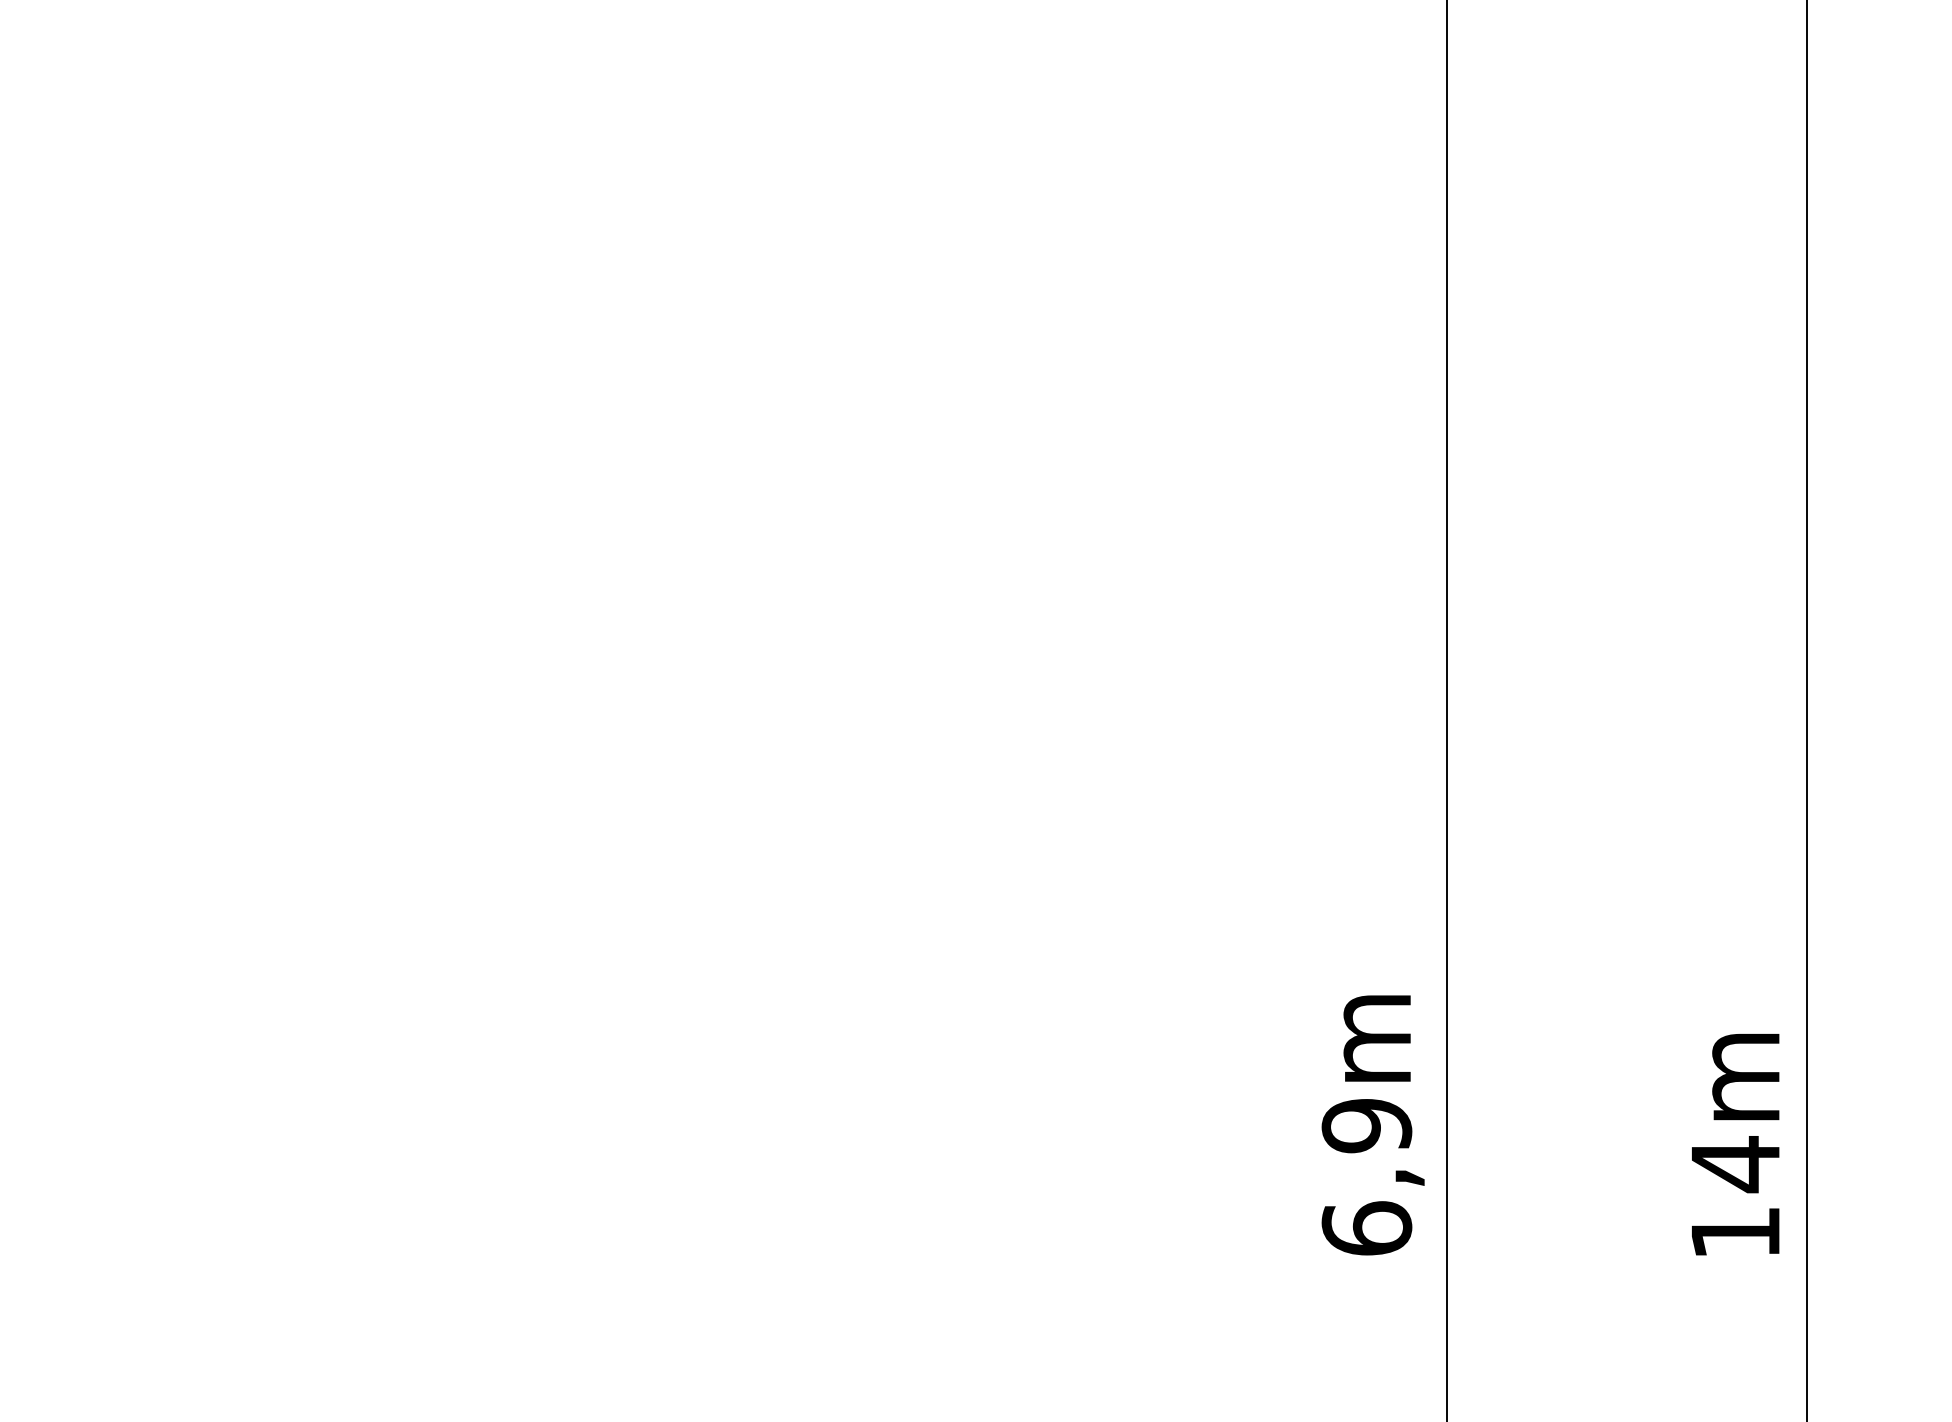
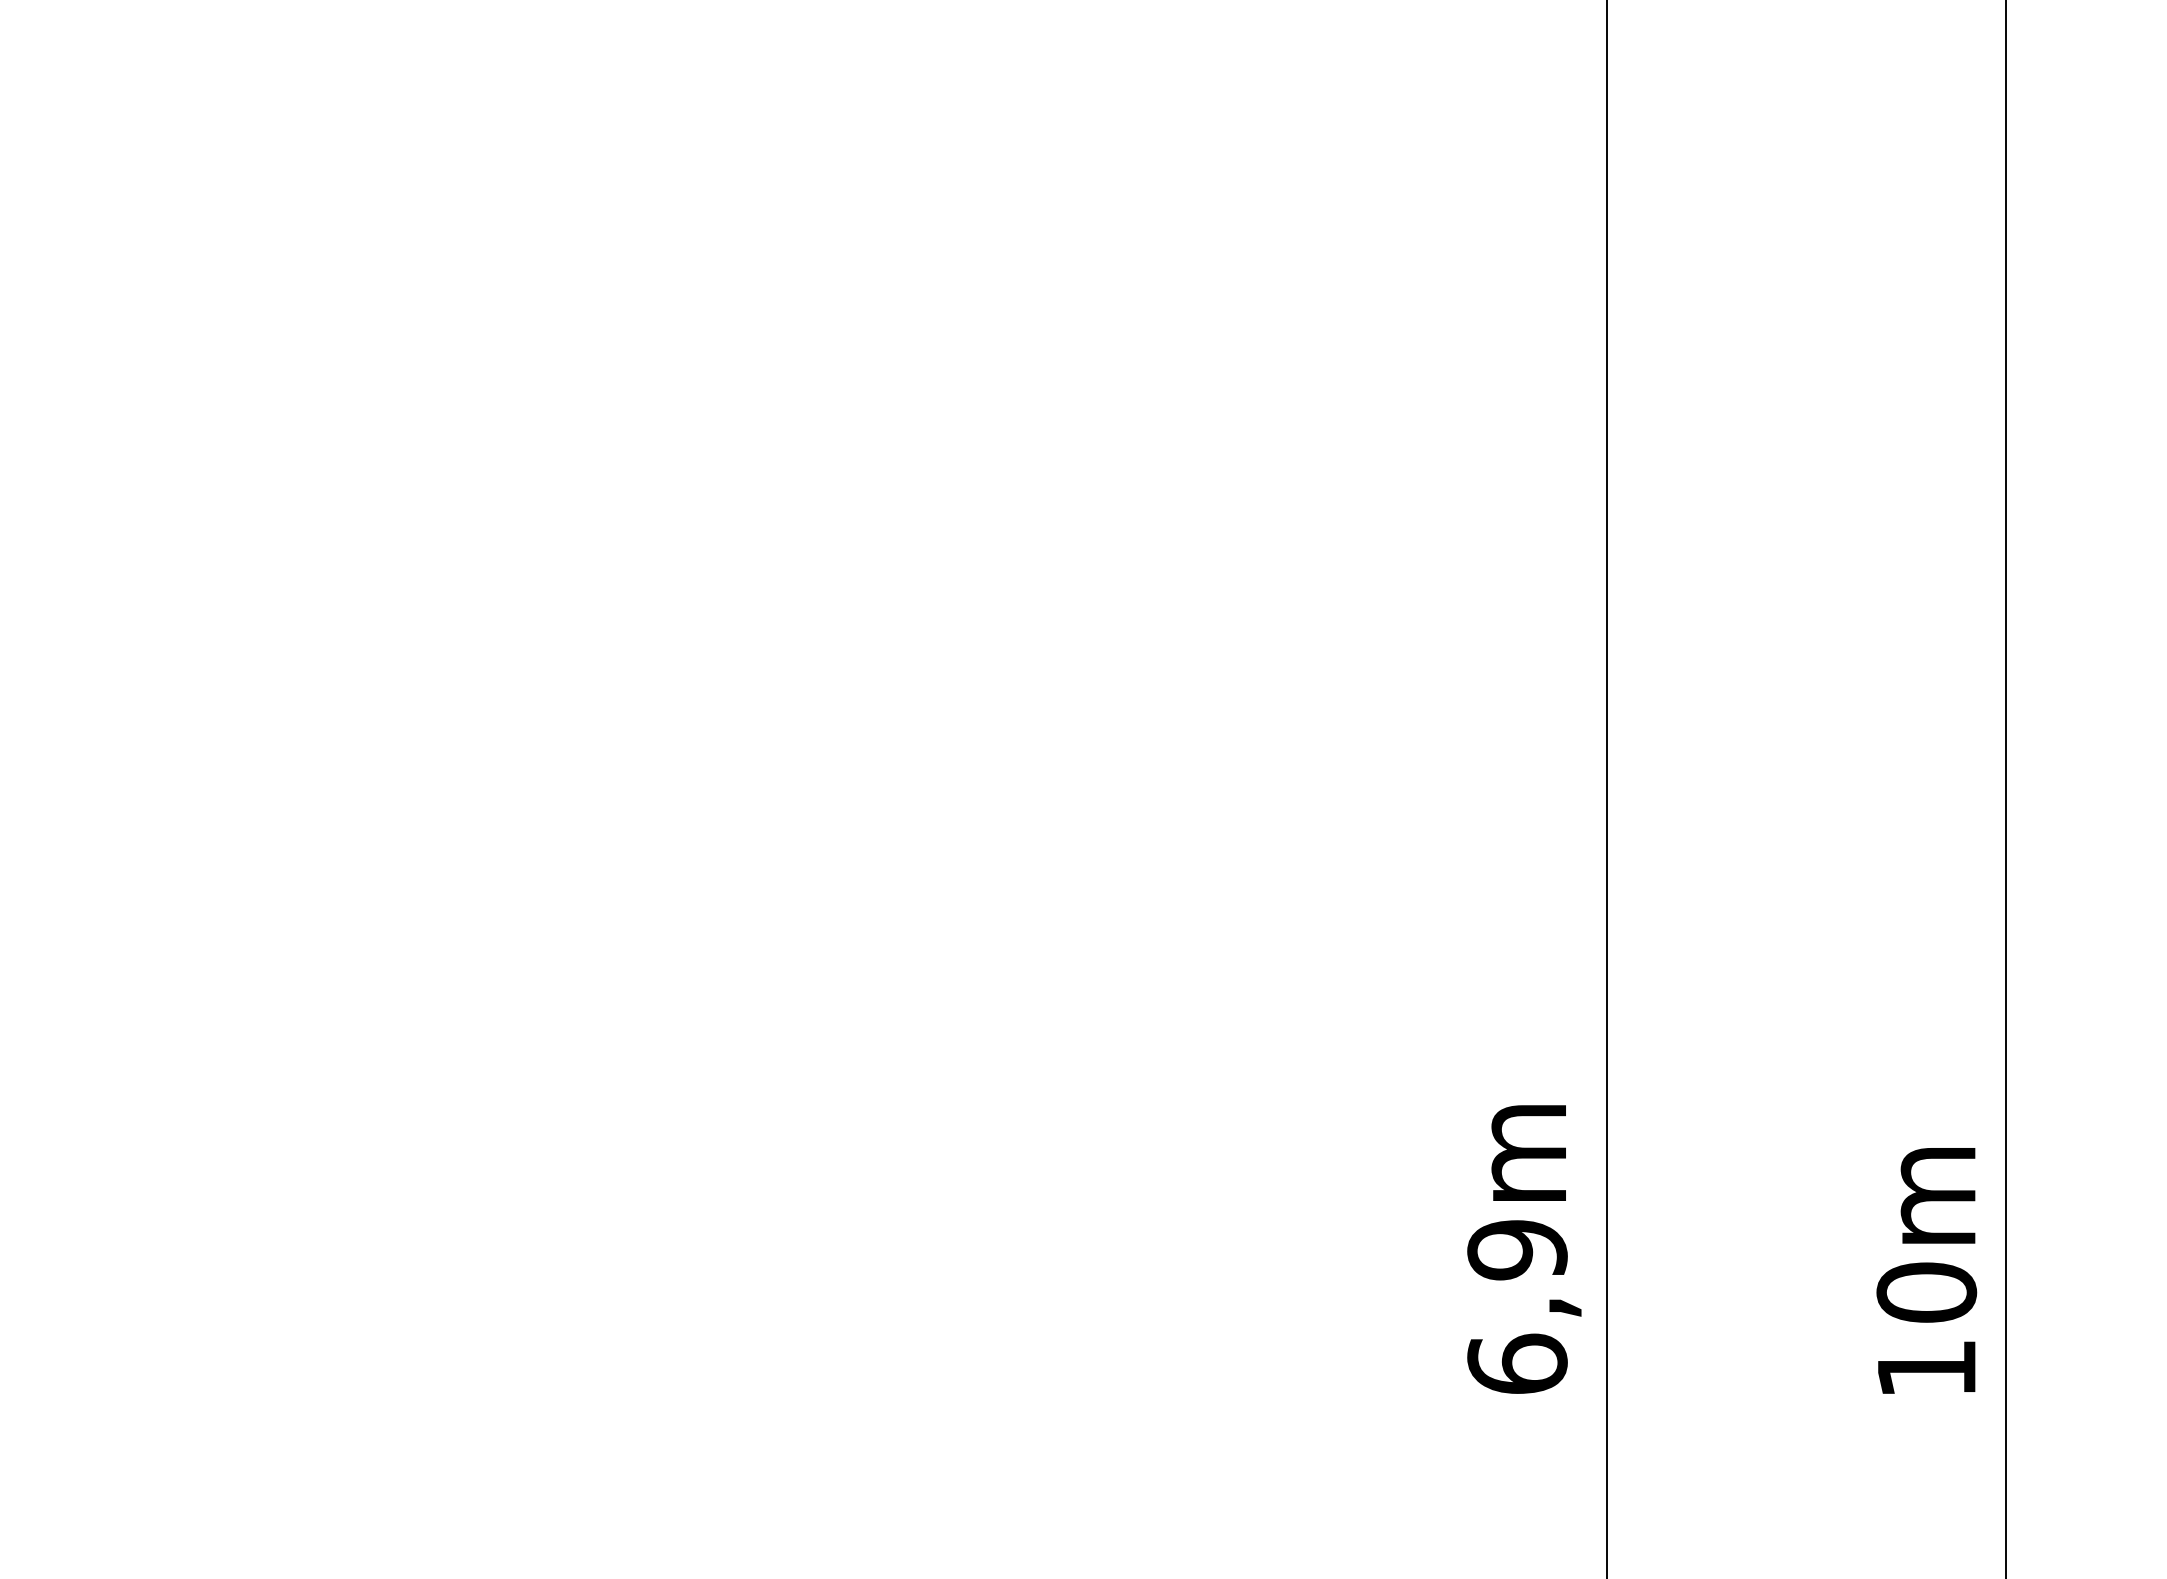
text: (1735, 1164) -> (1926, 1292), 14m -> 10m

